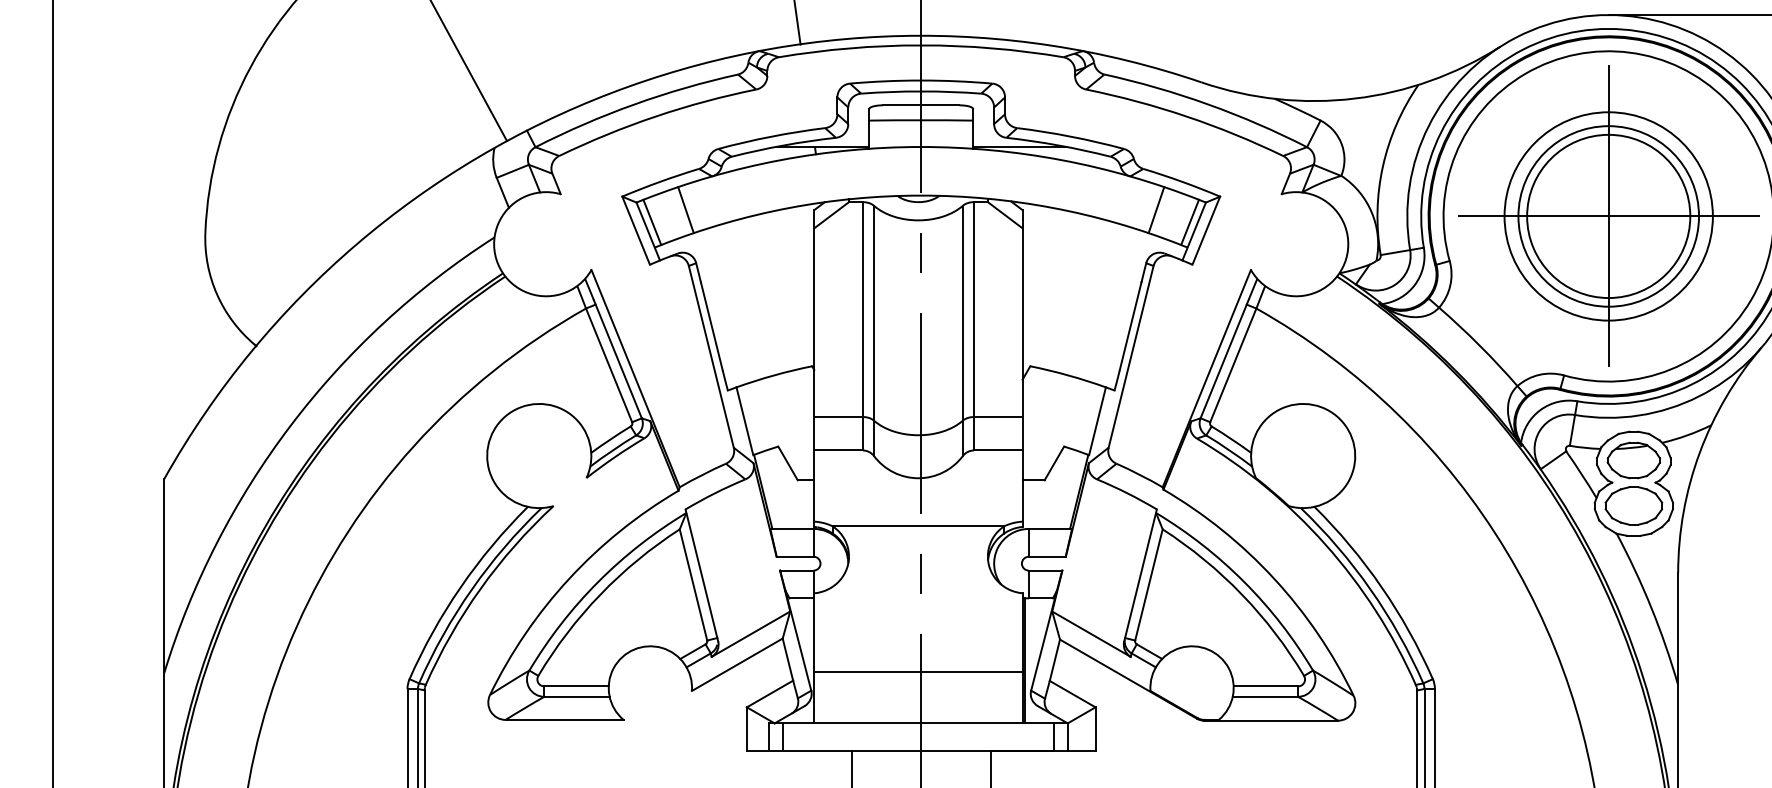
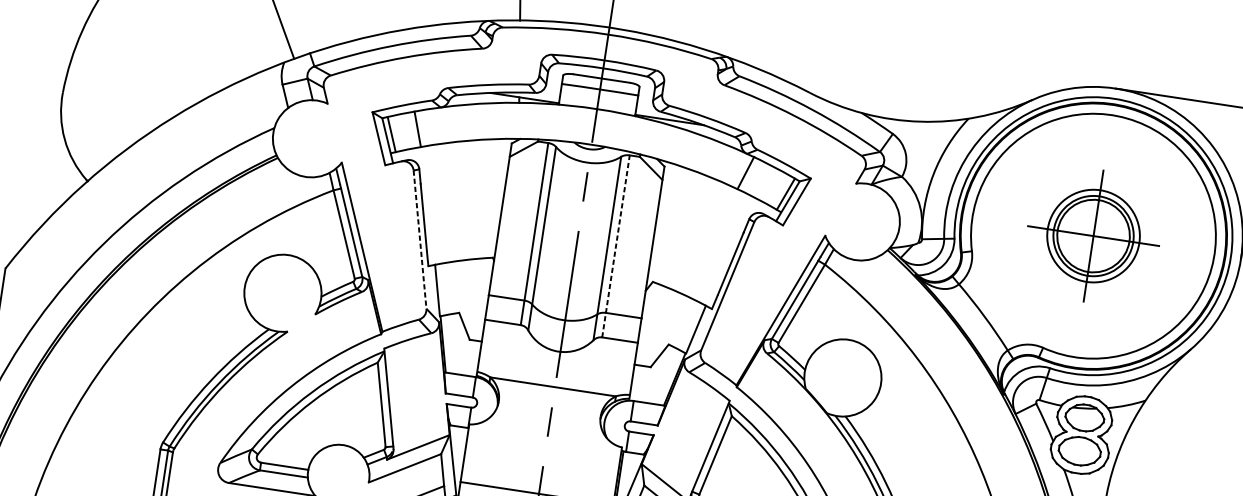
line: (1156, 210) -> (745, 173), moved
part: (1608, 215) -> (1093, 235), size x0.6
line: (974, 325) -> (616, 245), solid -> dashed
line: (711, 356) -> (420, 239), solid -> dashed

